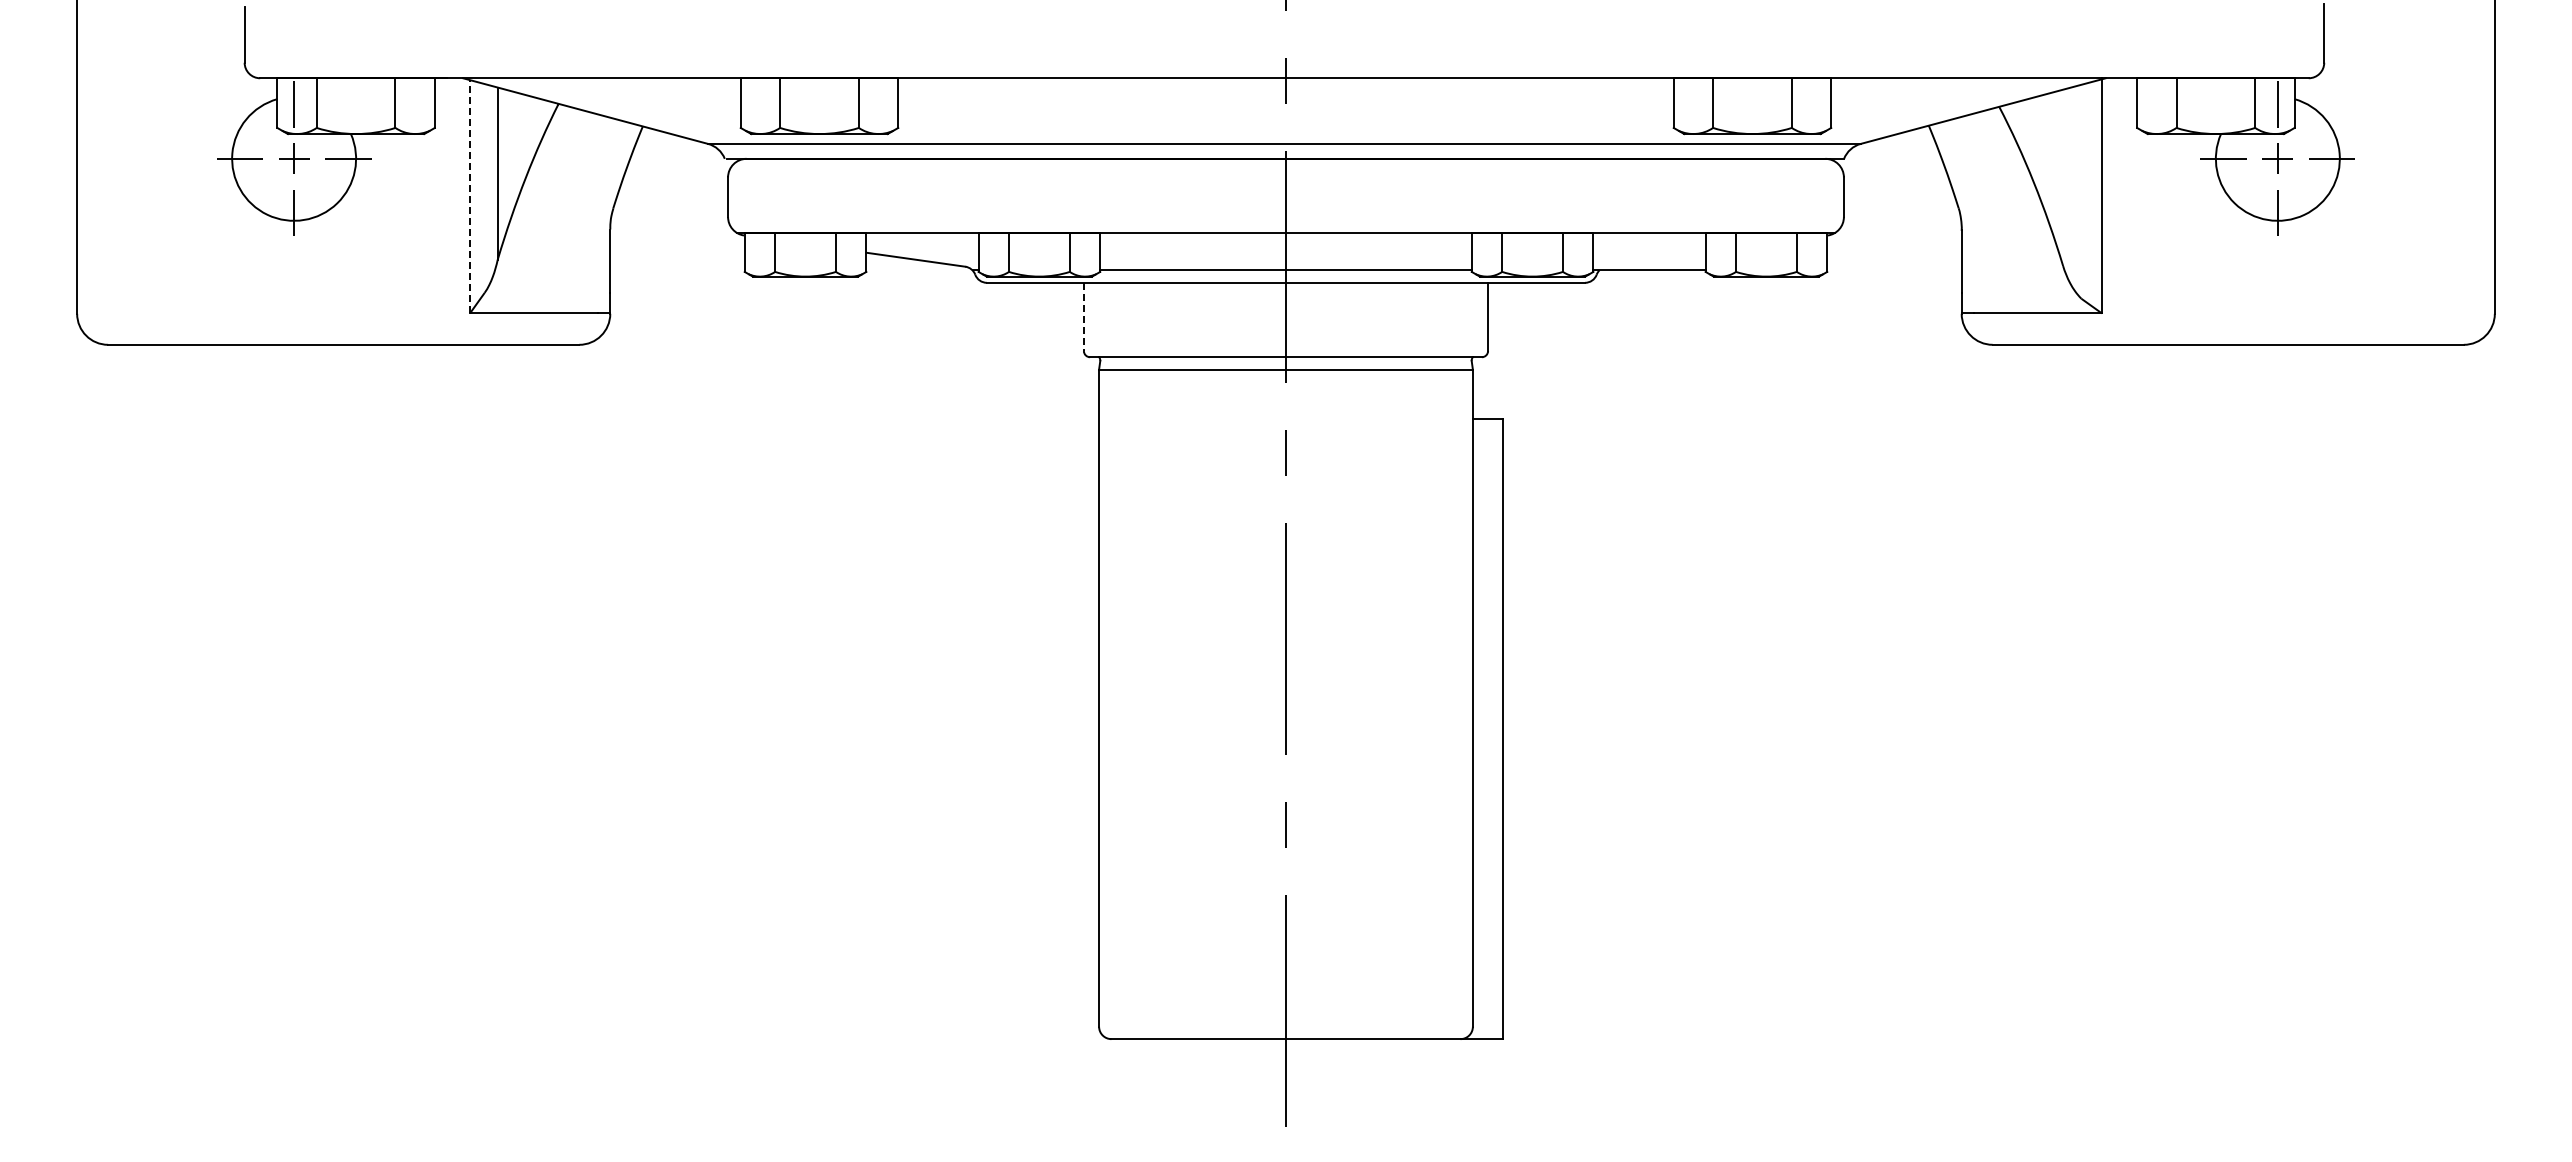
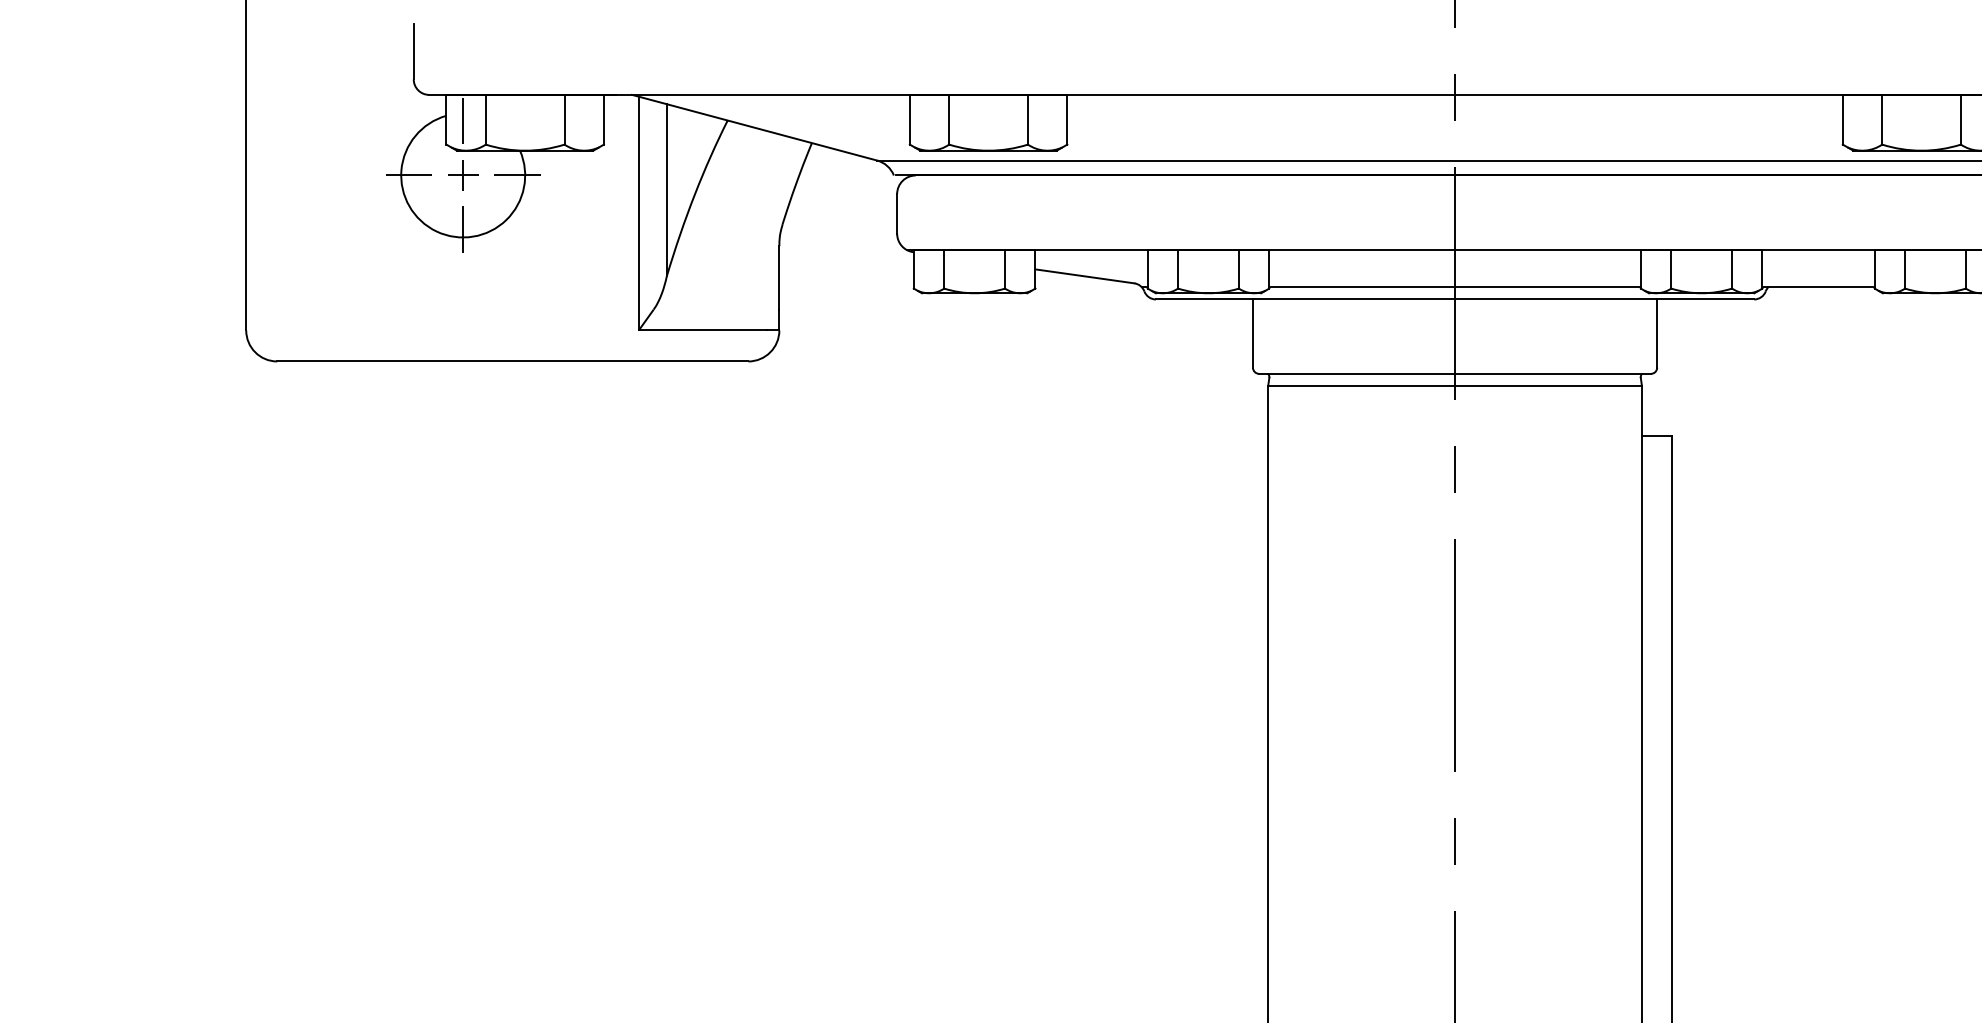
line: (469, 196) -> (638, 213), dashed -> solid
line: (1083, 317) -> (1252, 334), dashed -> solid

